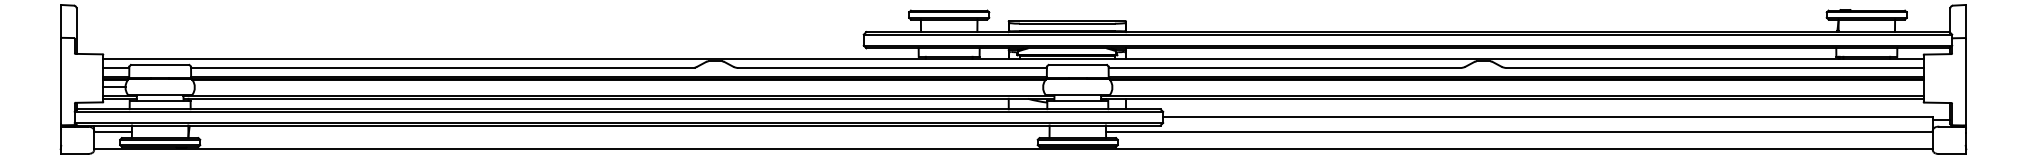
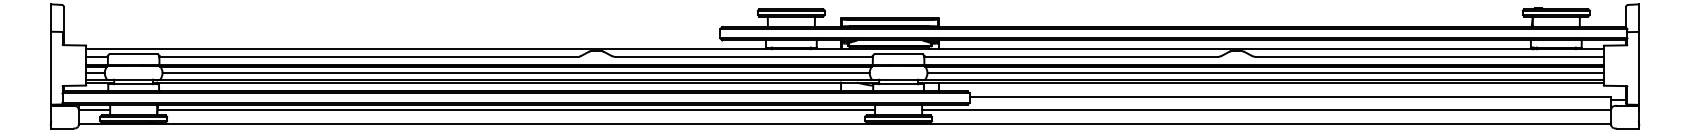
line: (618, 87) -> (515, 73), added
line: (1517, 87) -> (1265, 73), added
line: (618, 132) -> (515, 110), added

